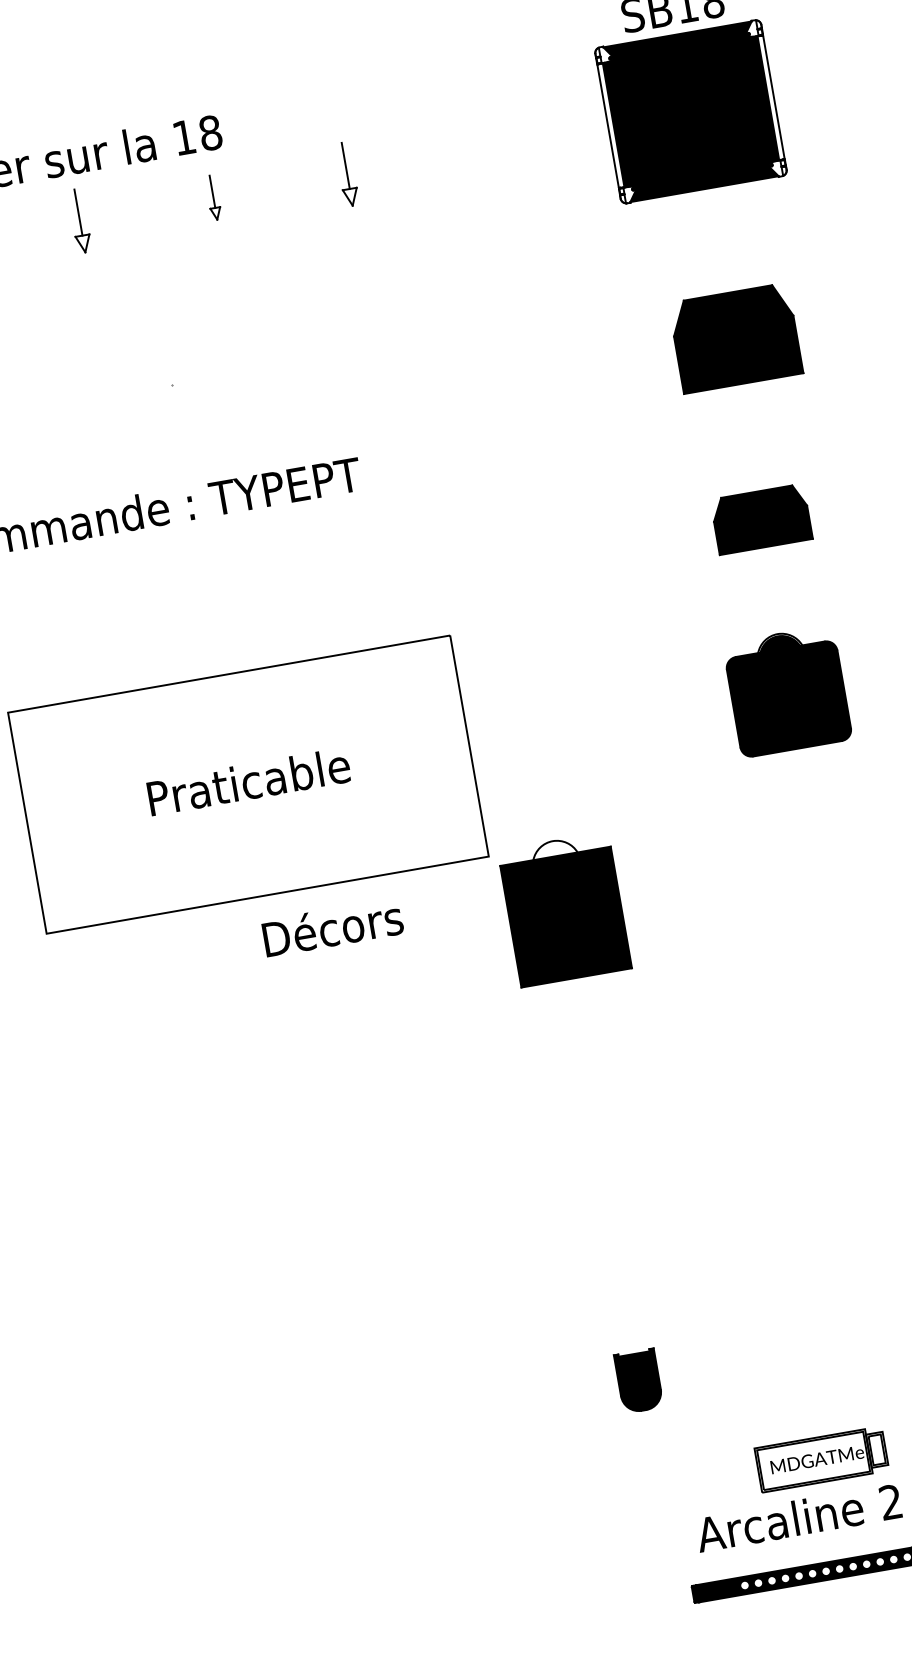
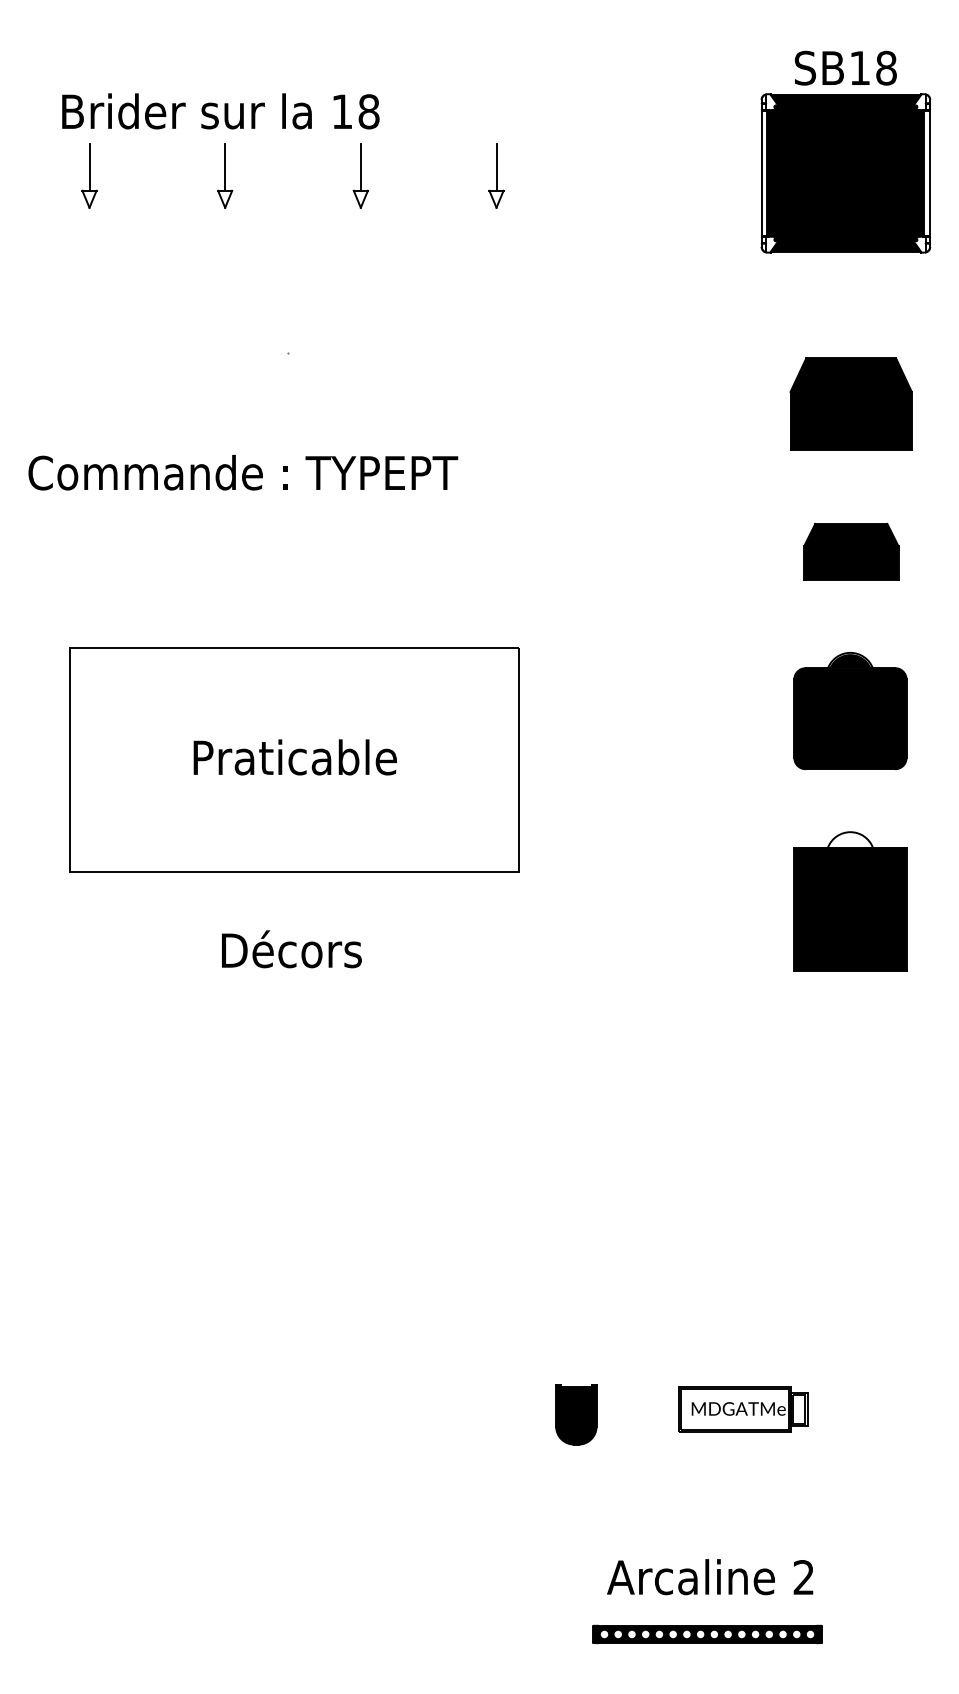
part: (213, 197) -> (360, 175), size x1.43
part: (761, 518) -> (851, 551), moved
part: (787, 691) -> (850, 711), moved
part: (564, 909) -> (850, 901), moved
text: (332, 927) -> (291, 949), moved
part: (822, 1459) -> (743, 1409), moved

